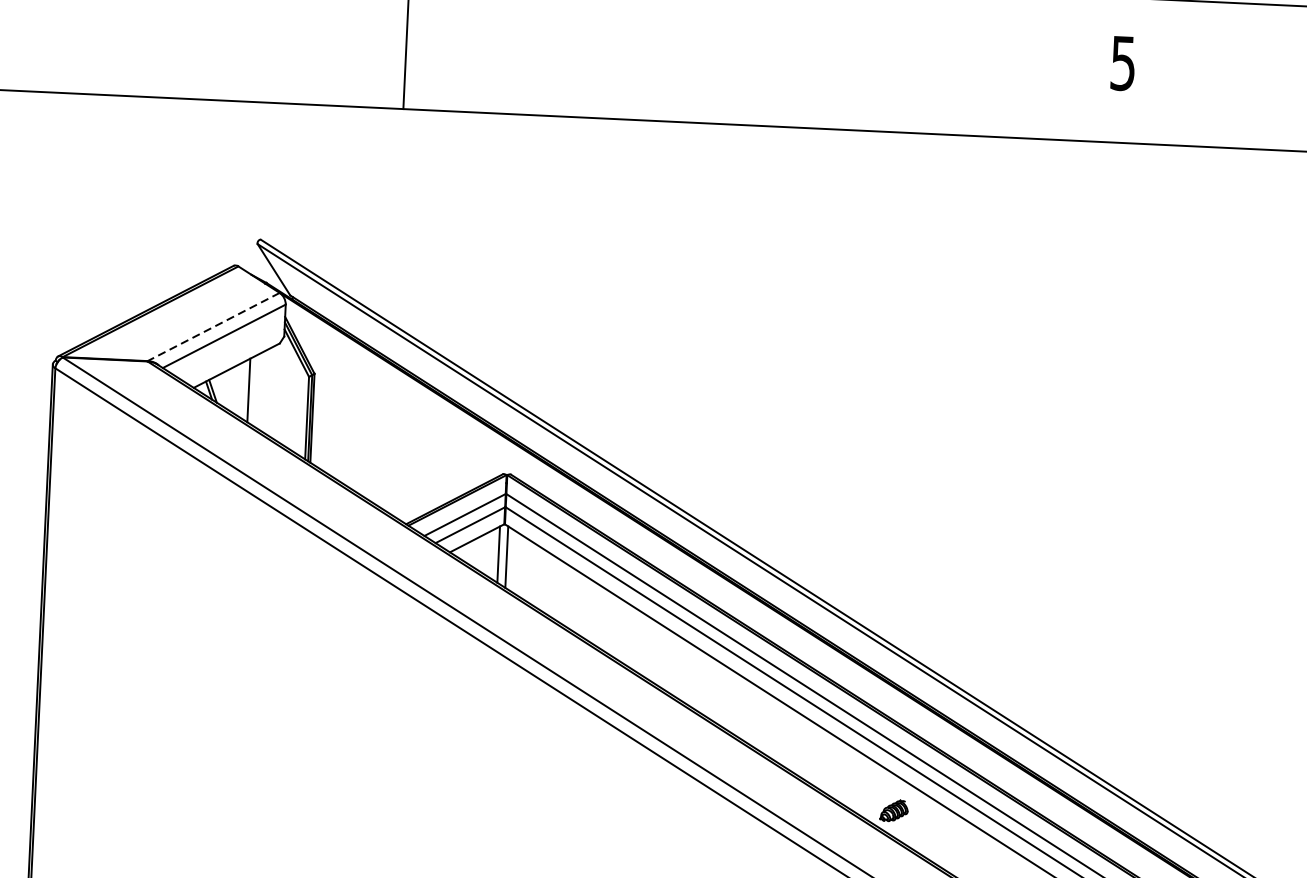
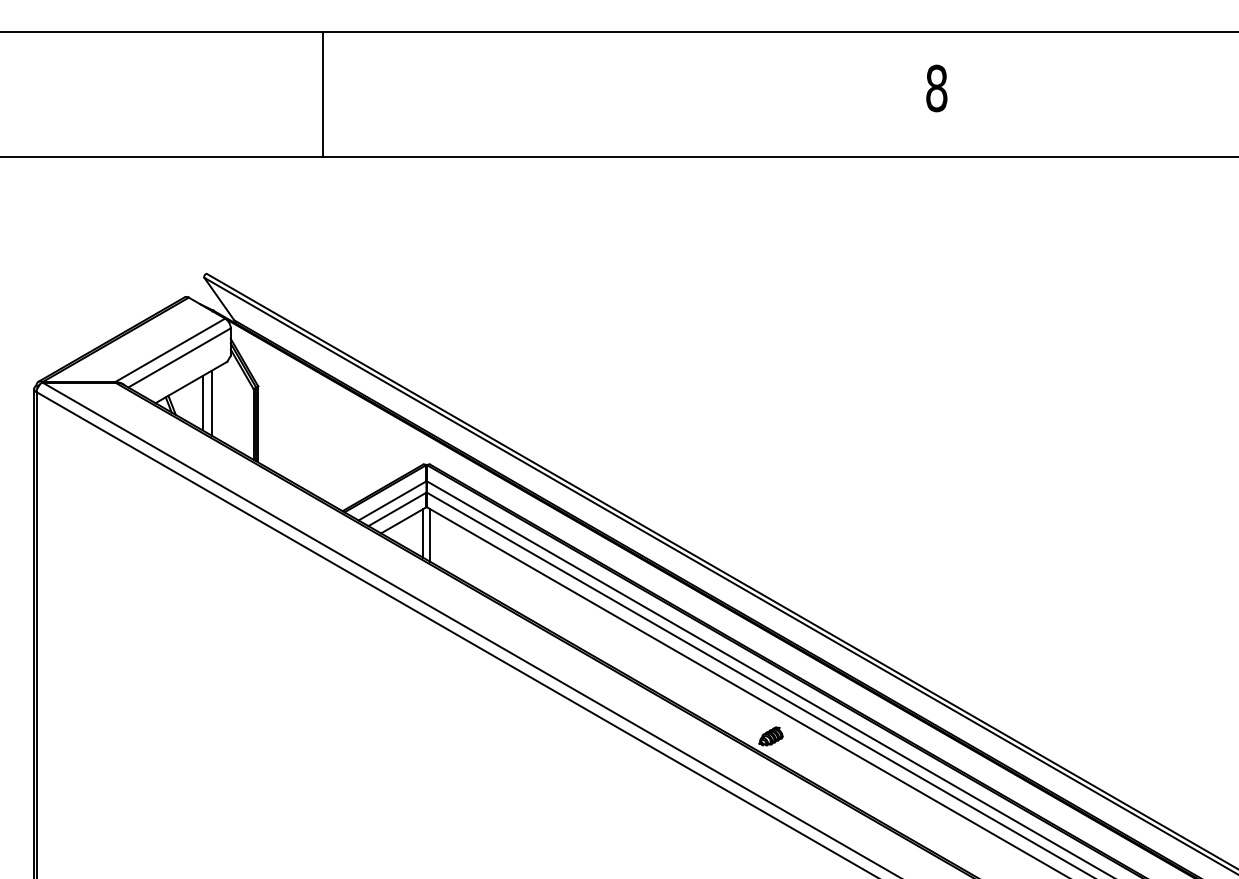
text: (1122, 63) -> (936, 88), 5 -> 8
line: (214, 327) -> (170, 350), dashed -> solid
line: (259, 390) -> (211, 402), added

